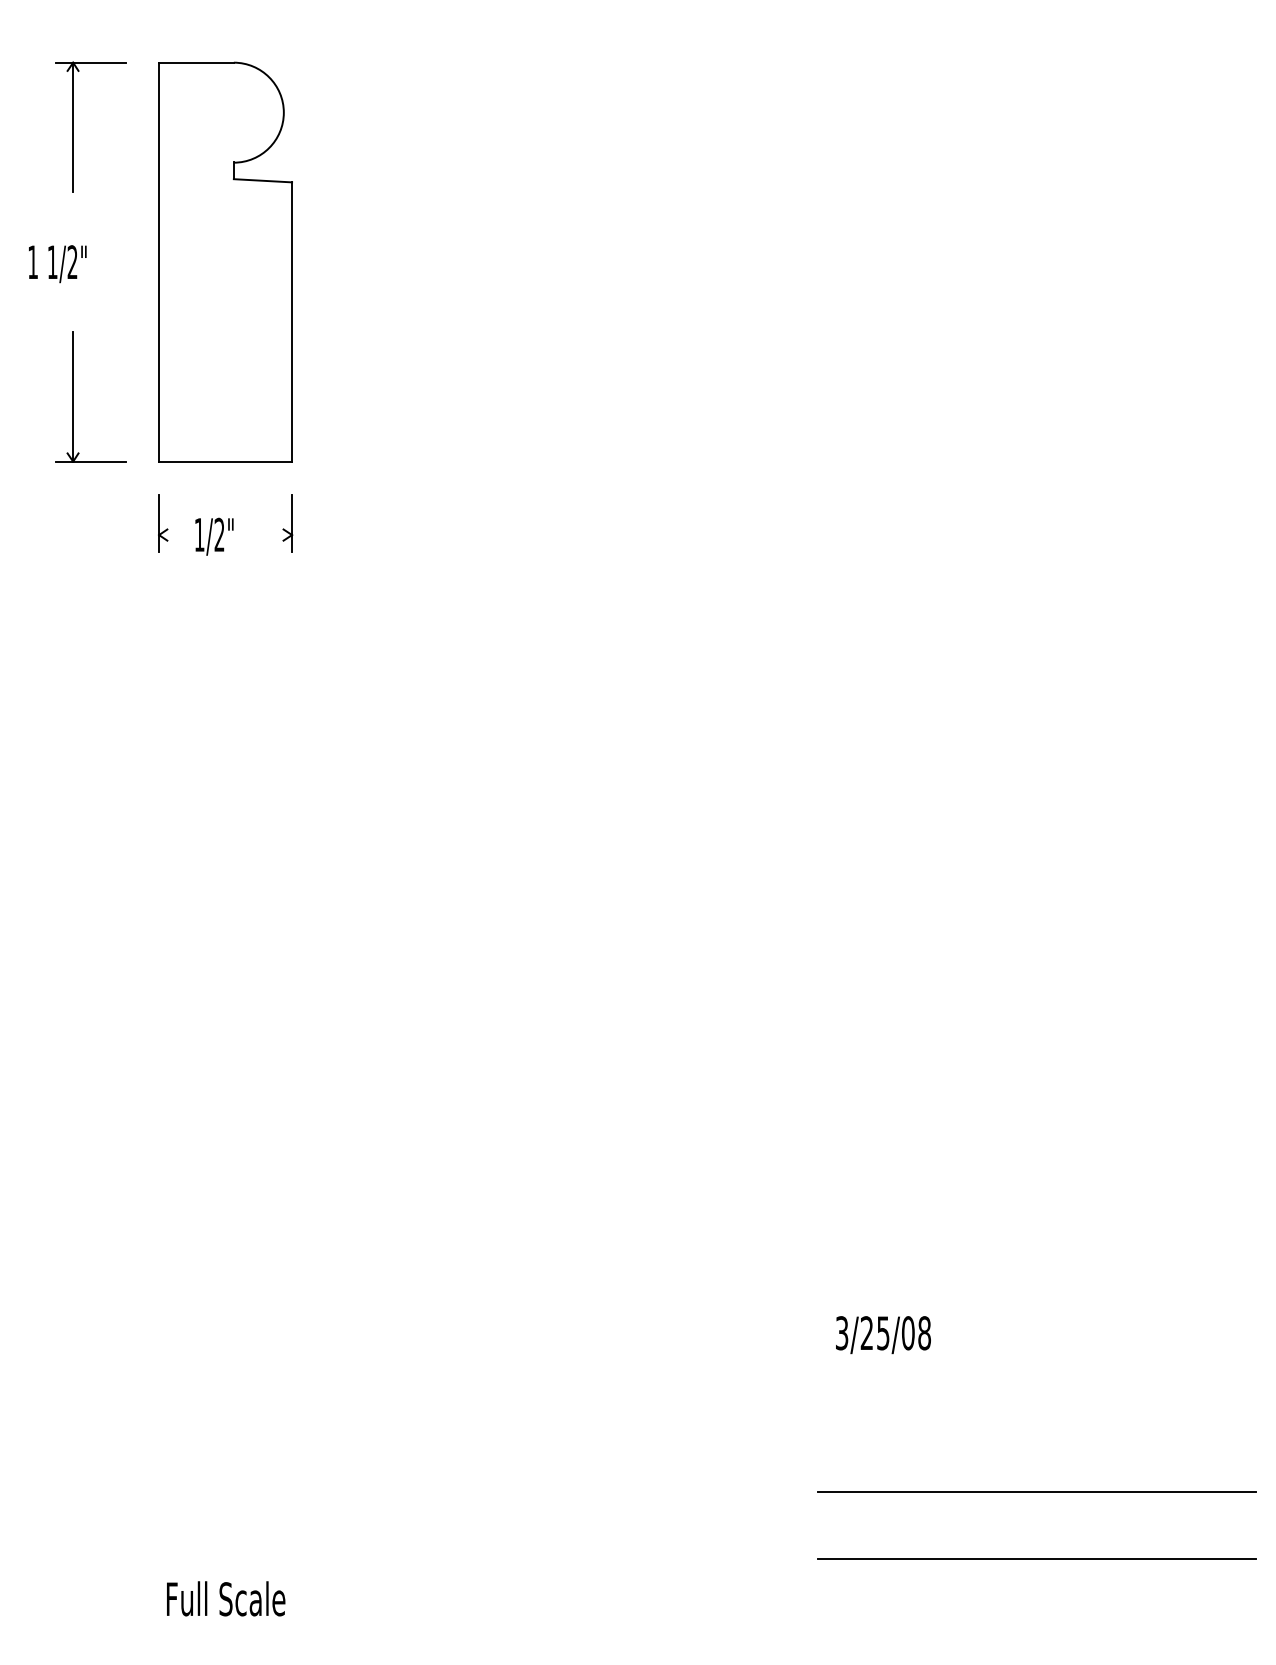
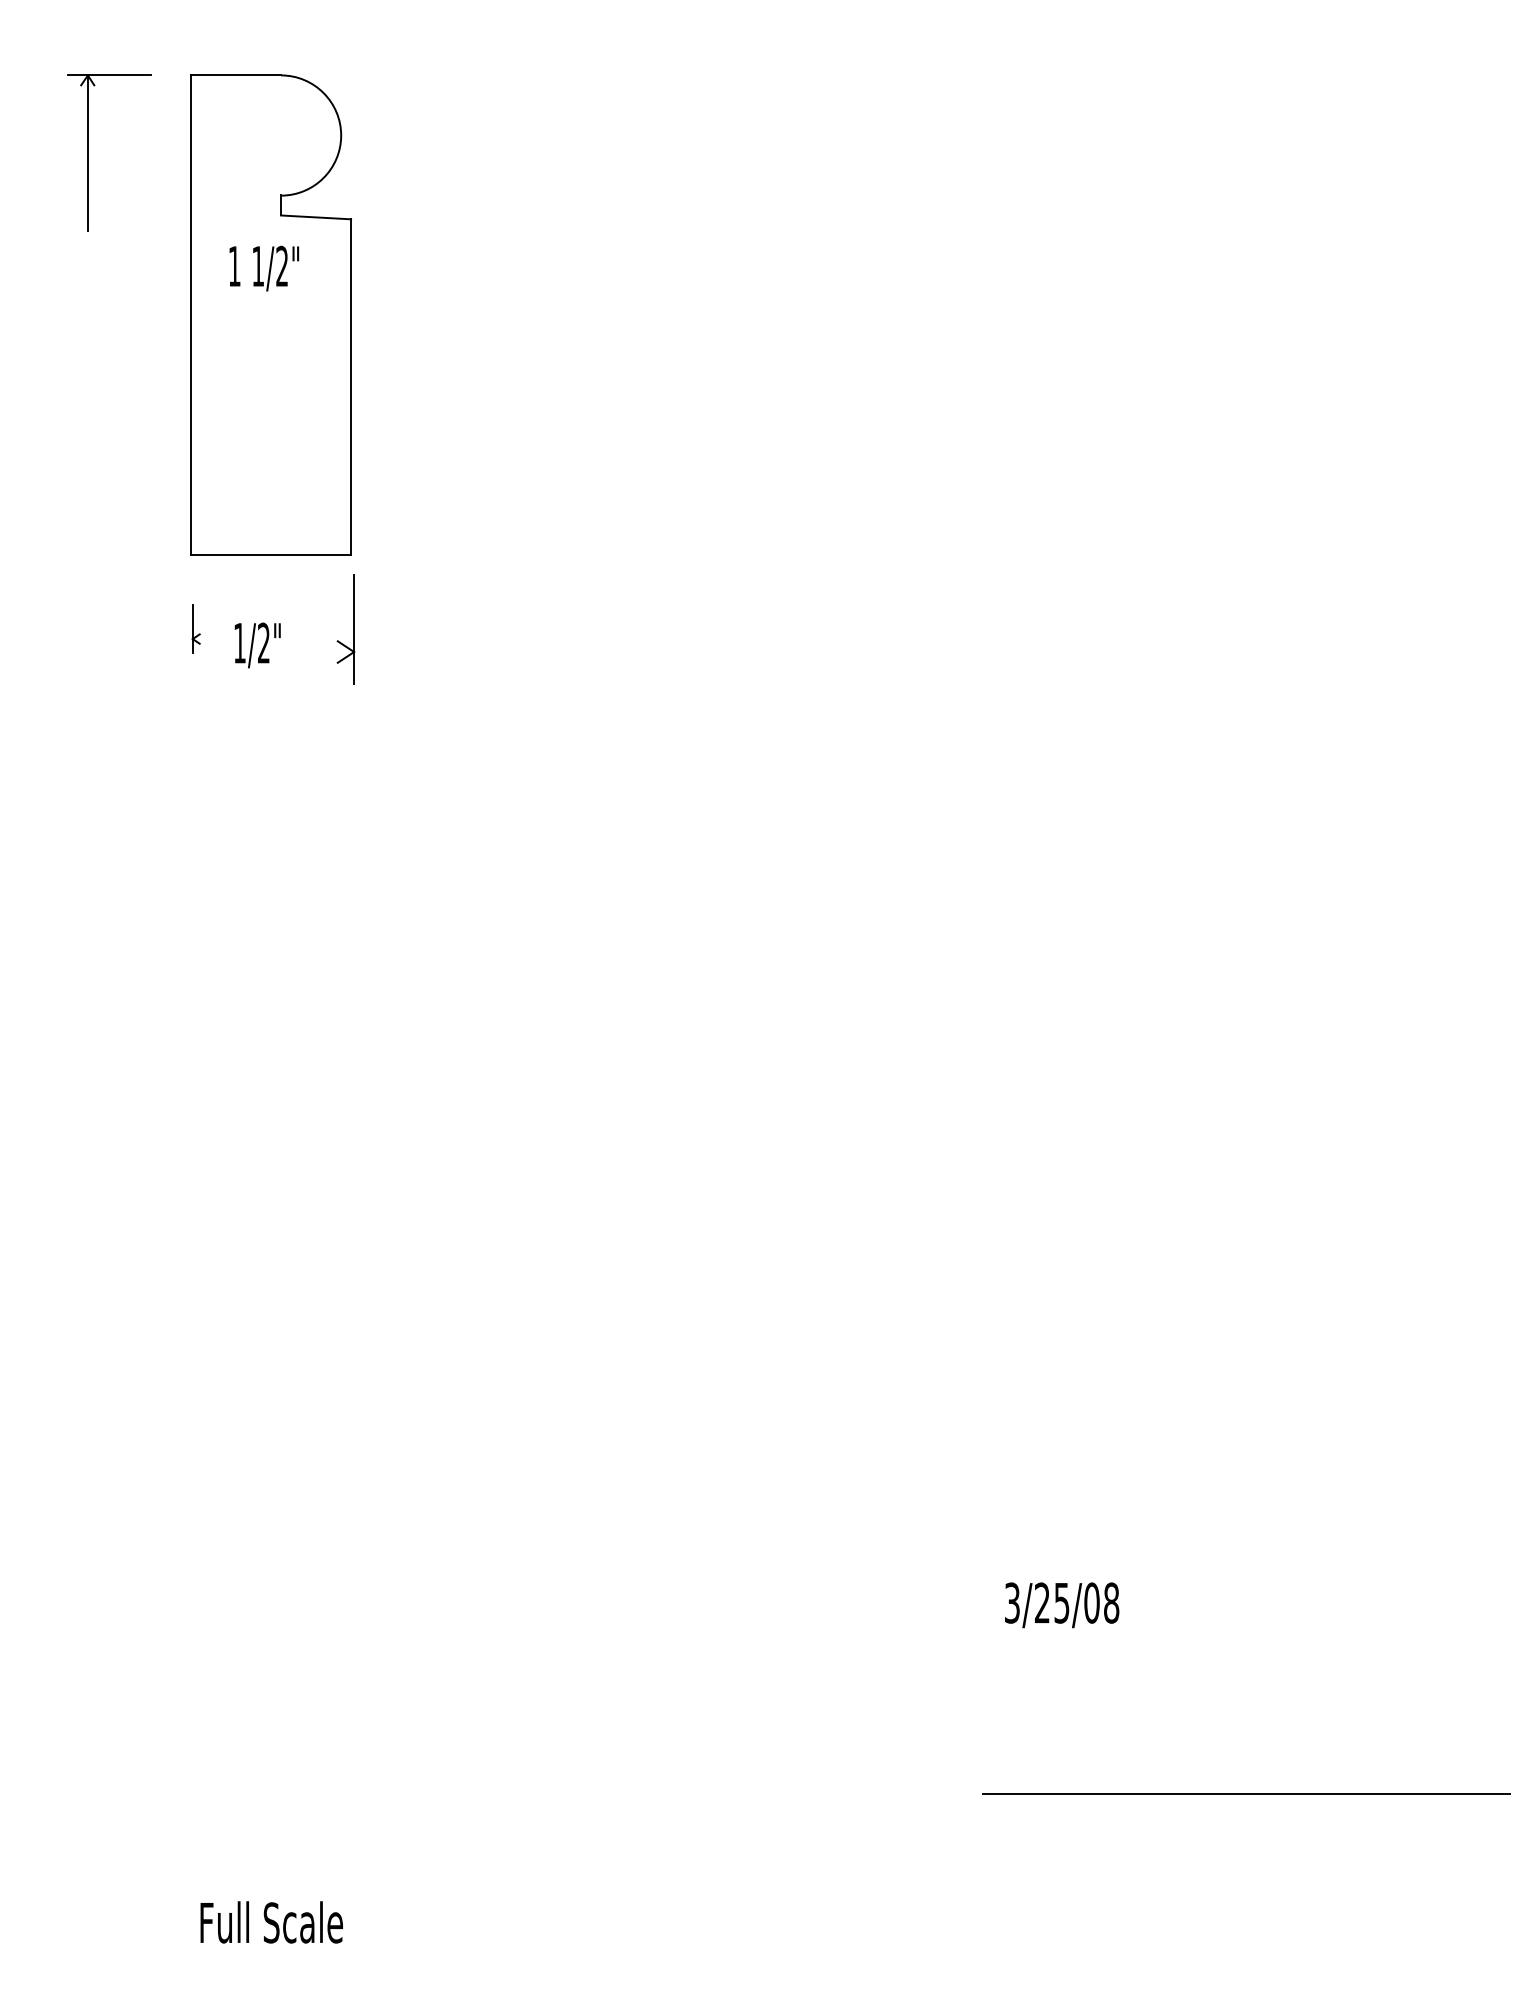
text: (57, 264) -> (264, 268), moved
part: (73, 397) -> (88, 477), removed
part: (163, 522) -> (196, 628), size x0.7
part: (287, 522) -> (345, 628), size x1.6
line: (1036, 1558) -> (1246, 1874), removed

